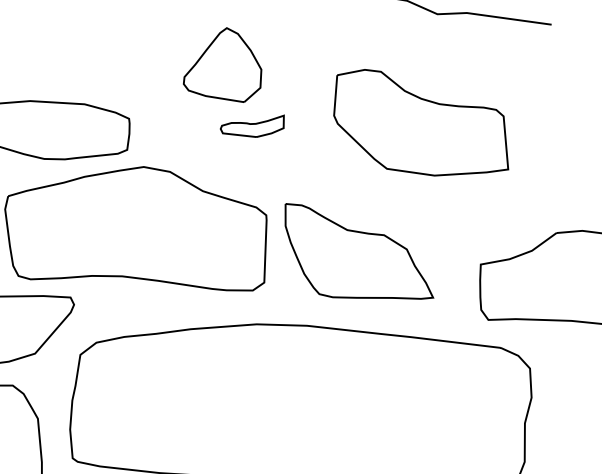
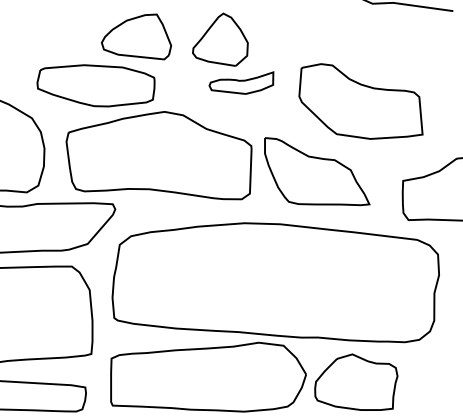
part: (104, 60) -> (136, 36), added
part: (420, 122) -> (360, 101), moved
part: (252, 125) -> (241, 82), size x1.43

